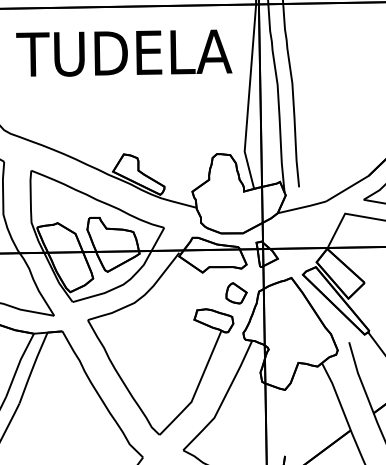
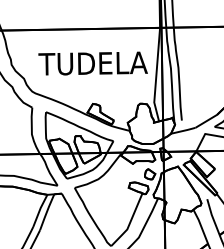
text: (122, 53) -> (92, 63), moved

